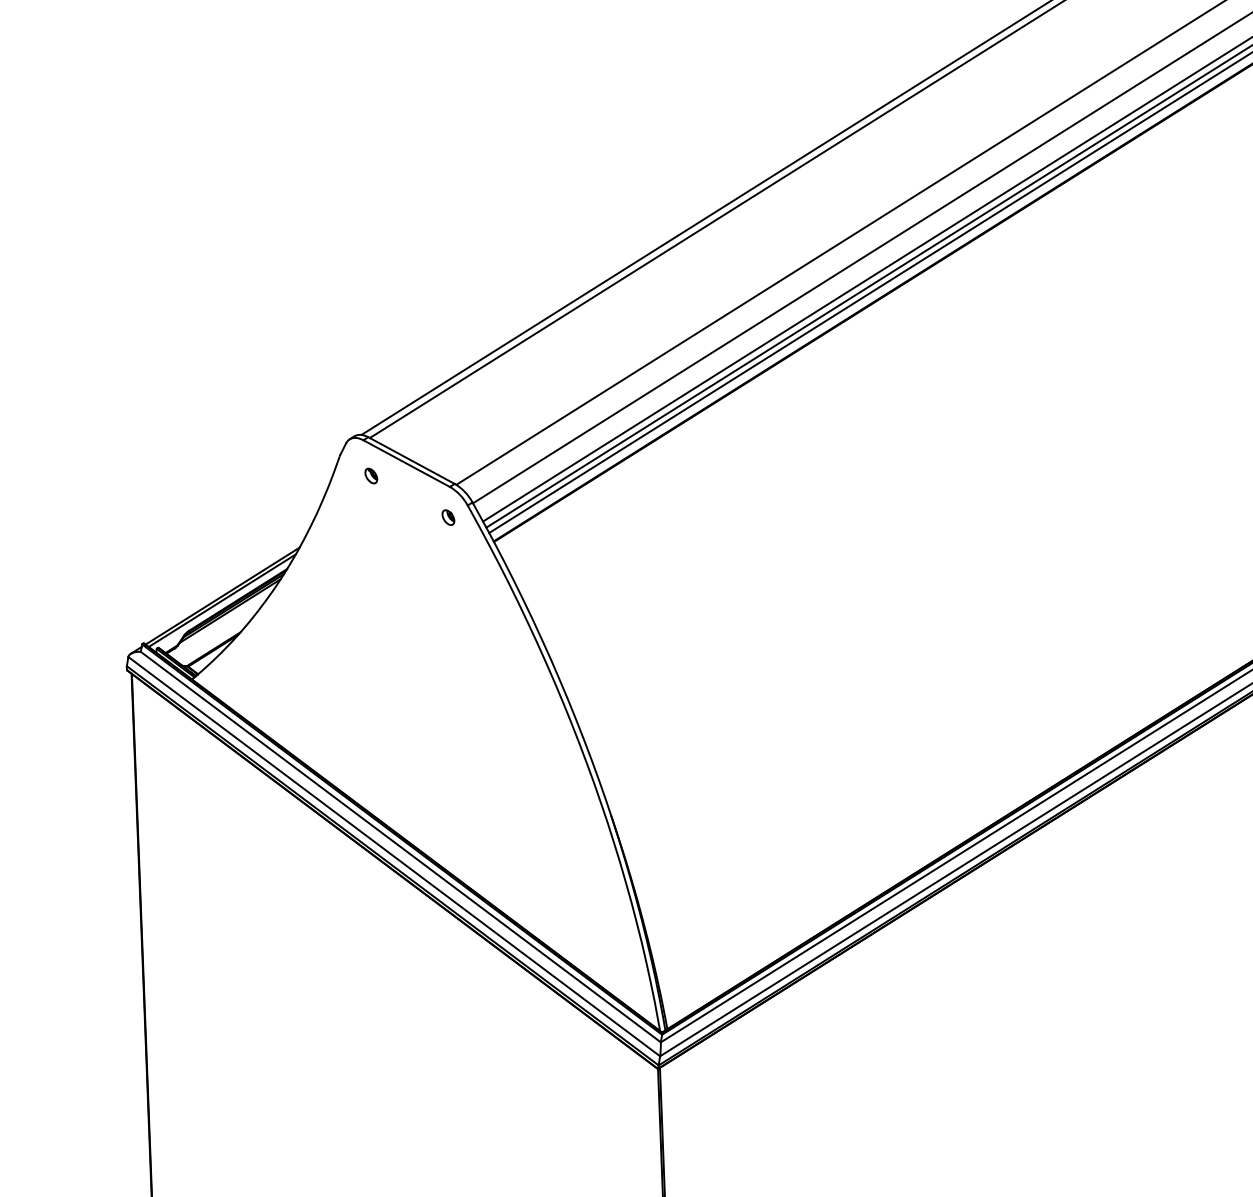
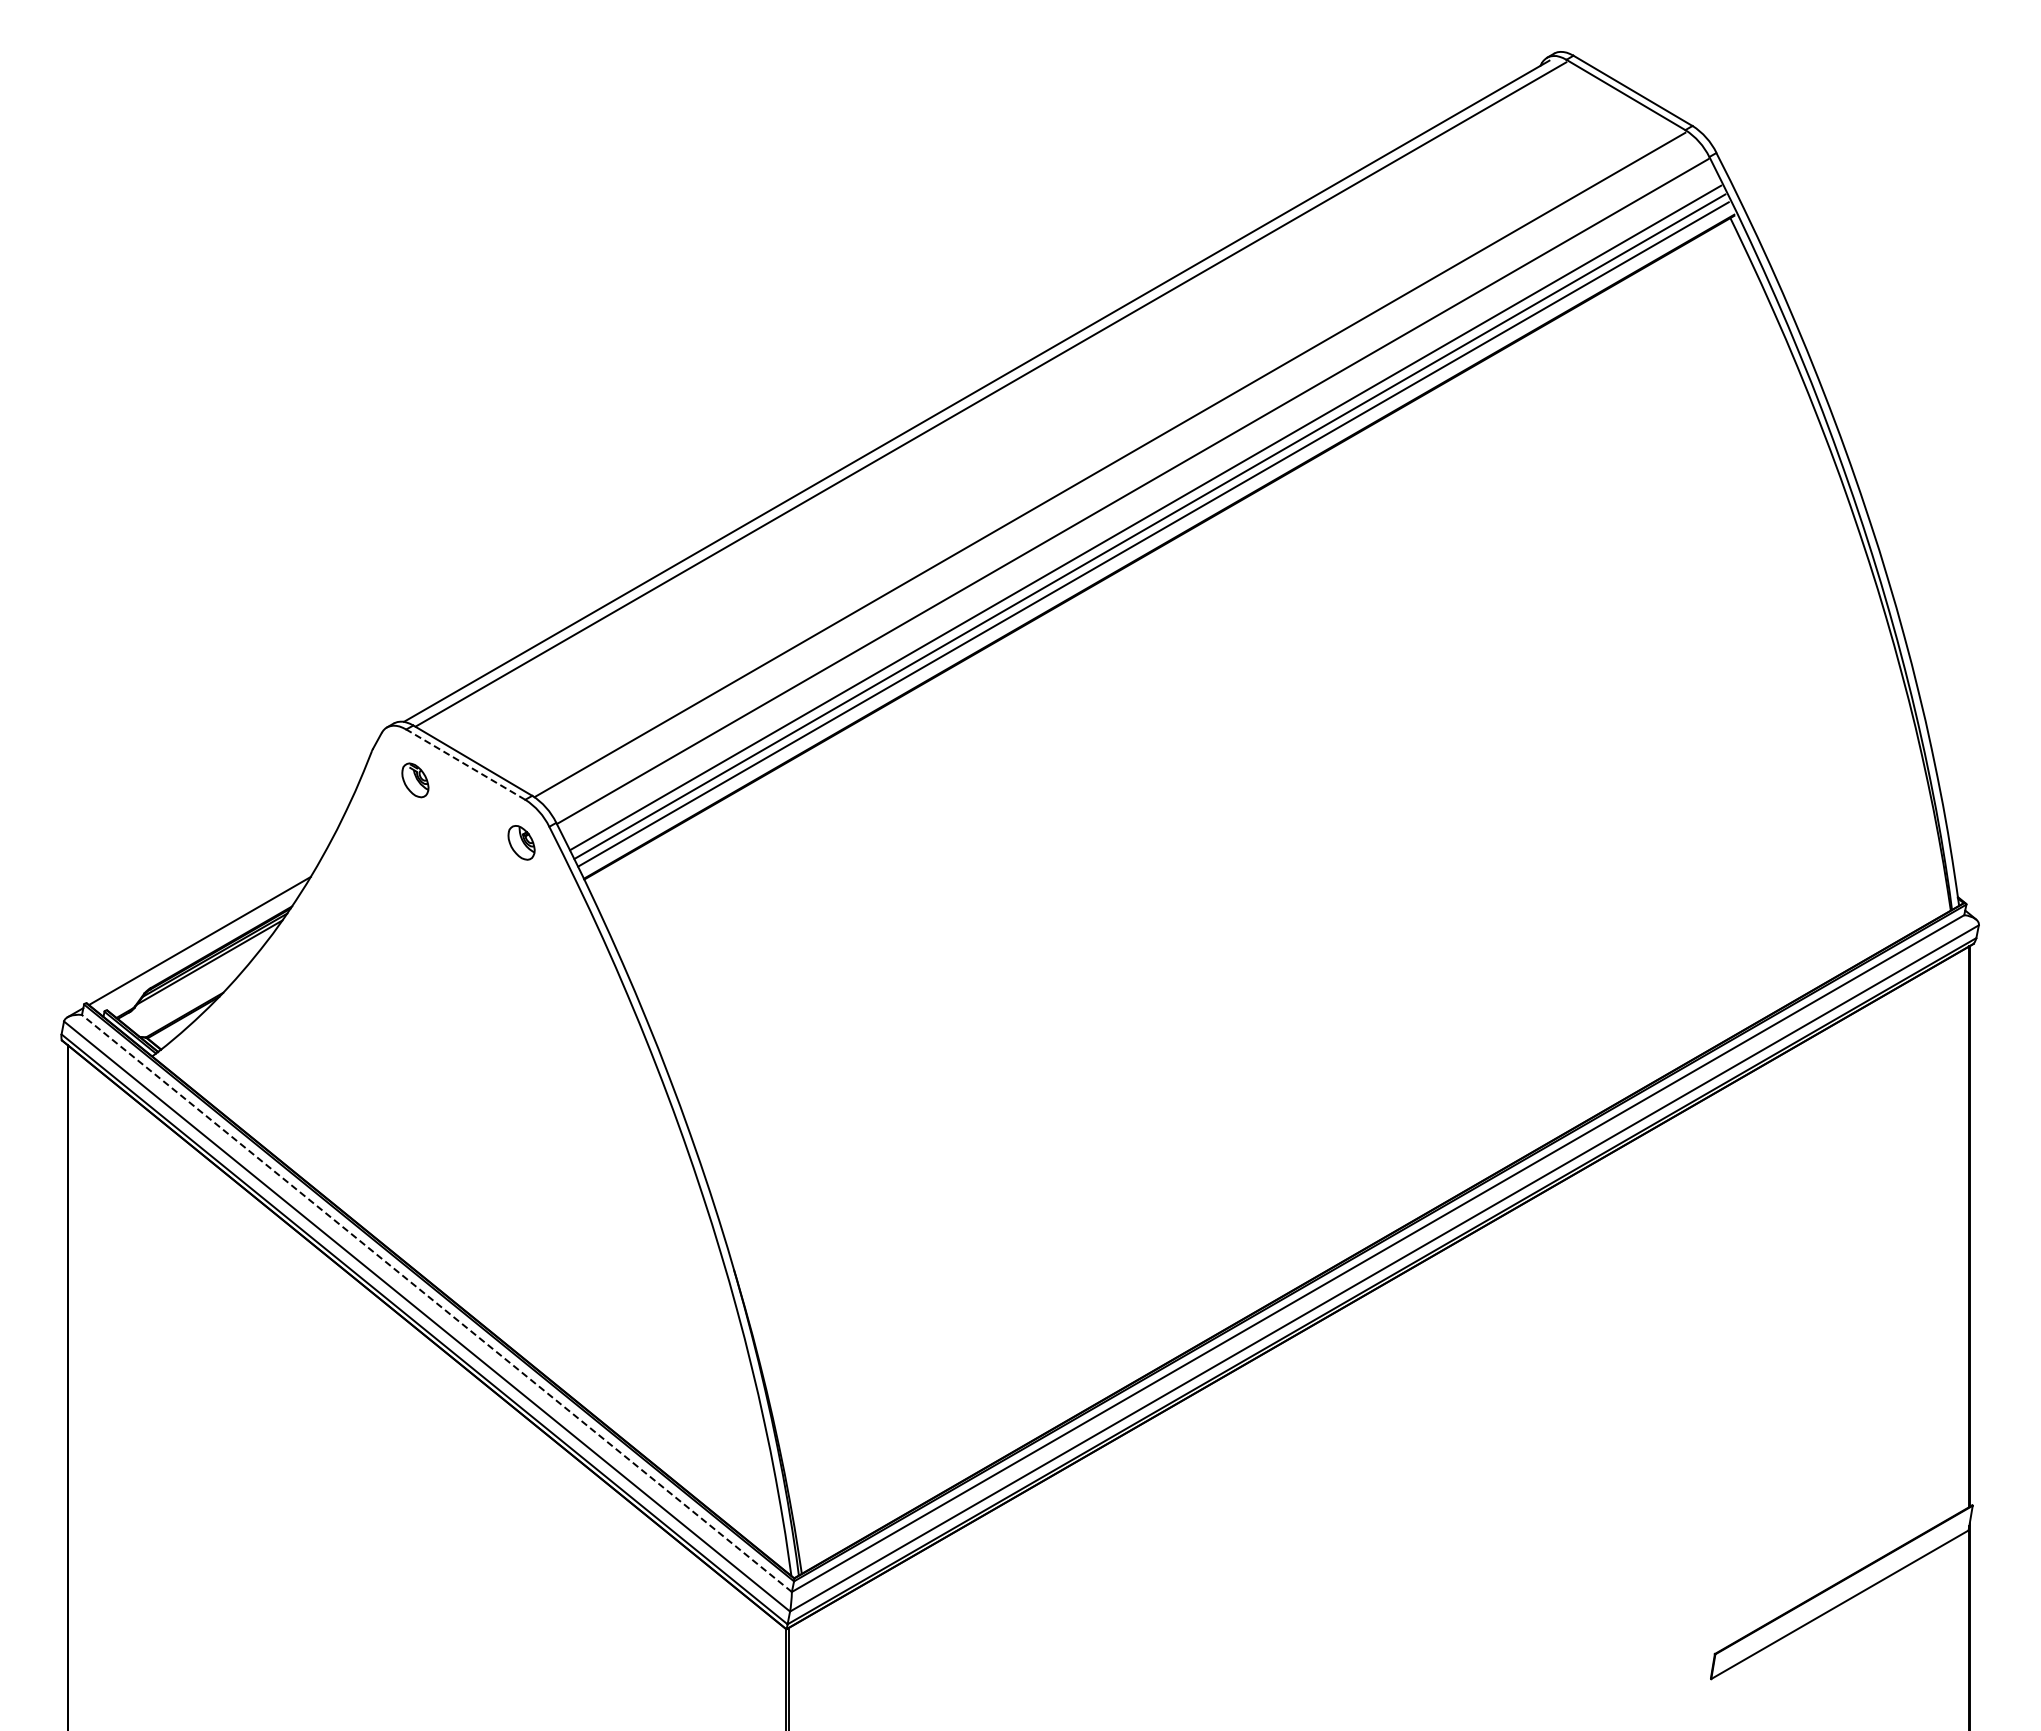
line: (406, 463) -> (465, 764), solid -> dashed
part: (371, 475) -> (415, 779), size x1.6
part: (448, 517) -> (521, 842), size x1.6
line: (222, 600) -> (199, 947), removed
line: (400, 847) -> (436, 1303), solid -> dashed

